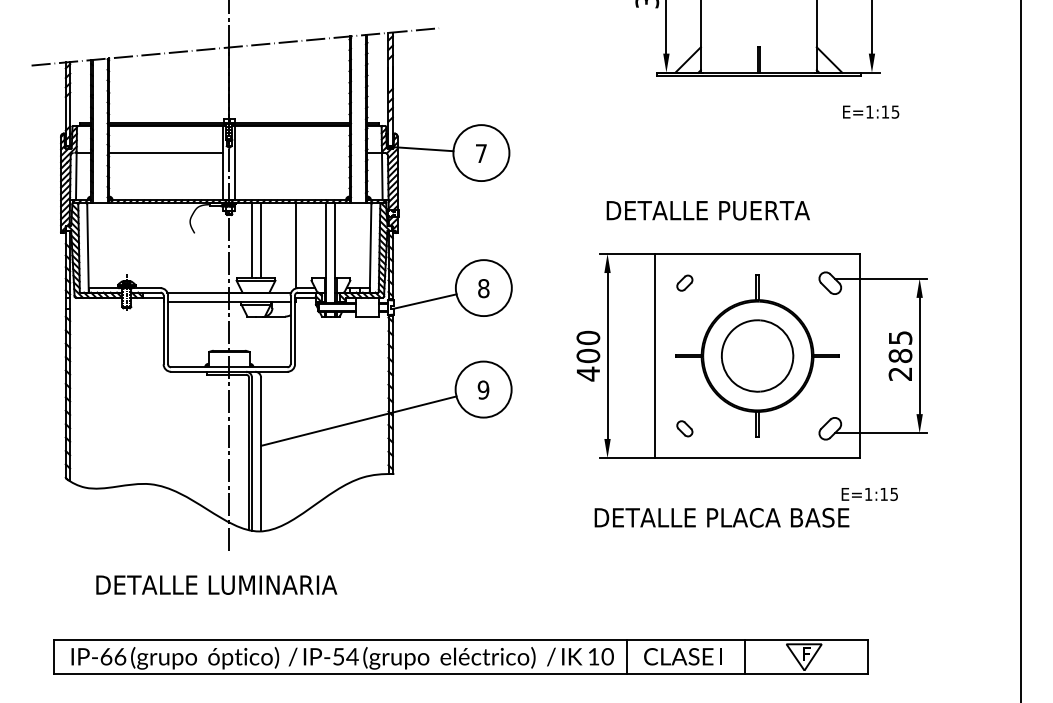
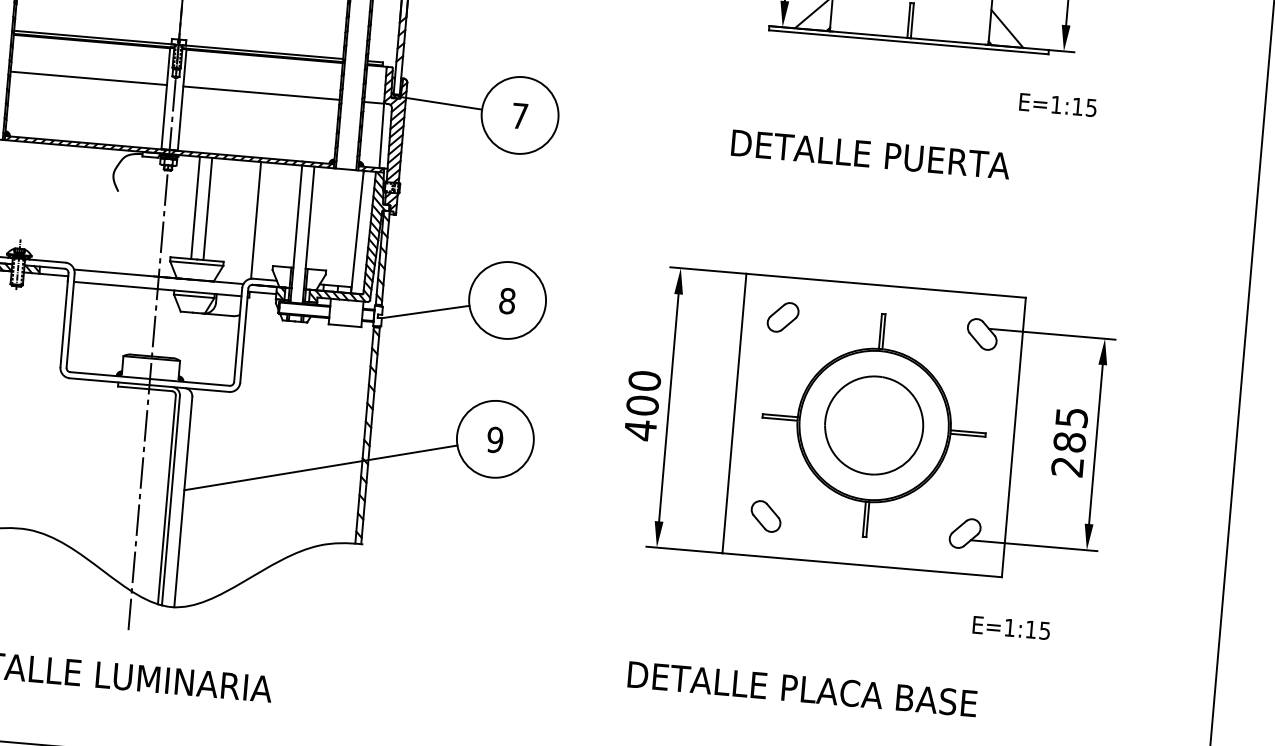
line: (292, 153) -> (261, 93), added
text: (707, 210) -> (869, 154), moved
part: (684, 282) -> (782, 316), size x1.43
part: (684, 428) -> (765, 516), size x1.43
text: (721, 517) -> (801, 688), moved

